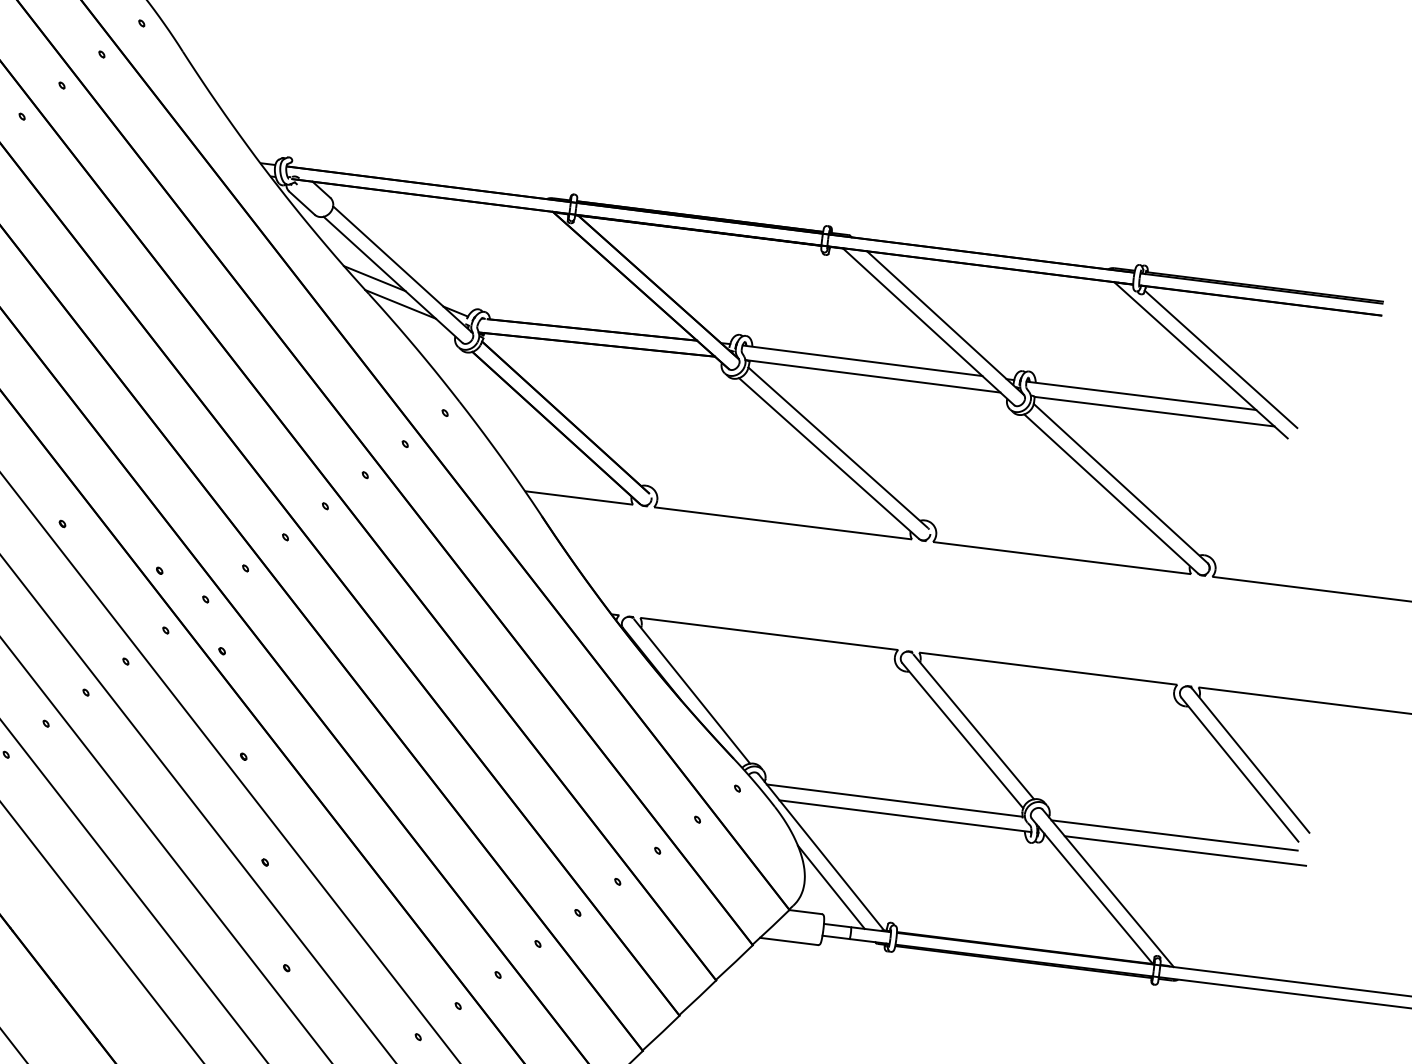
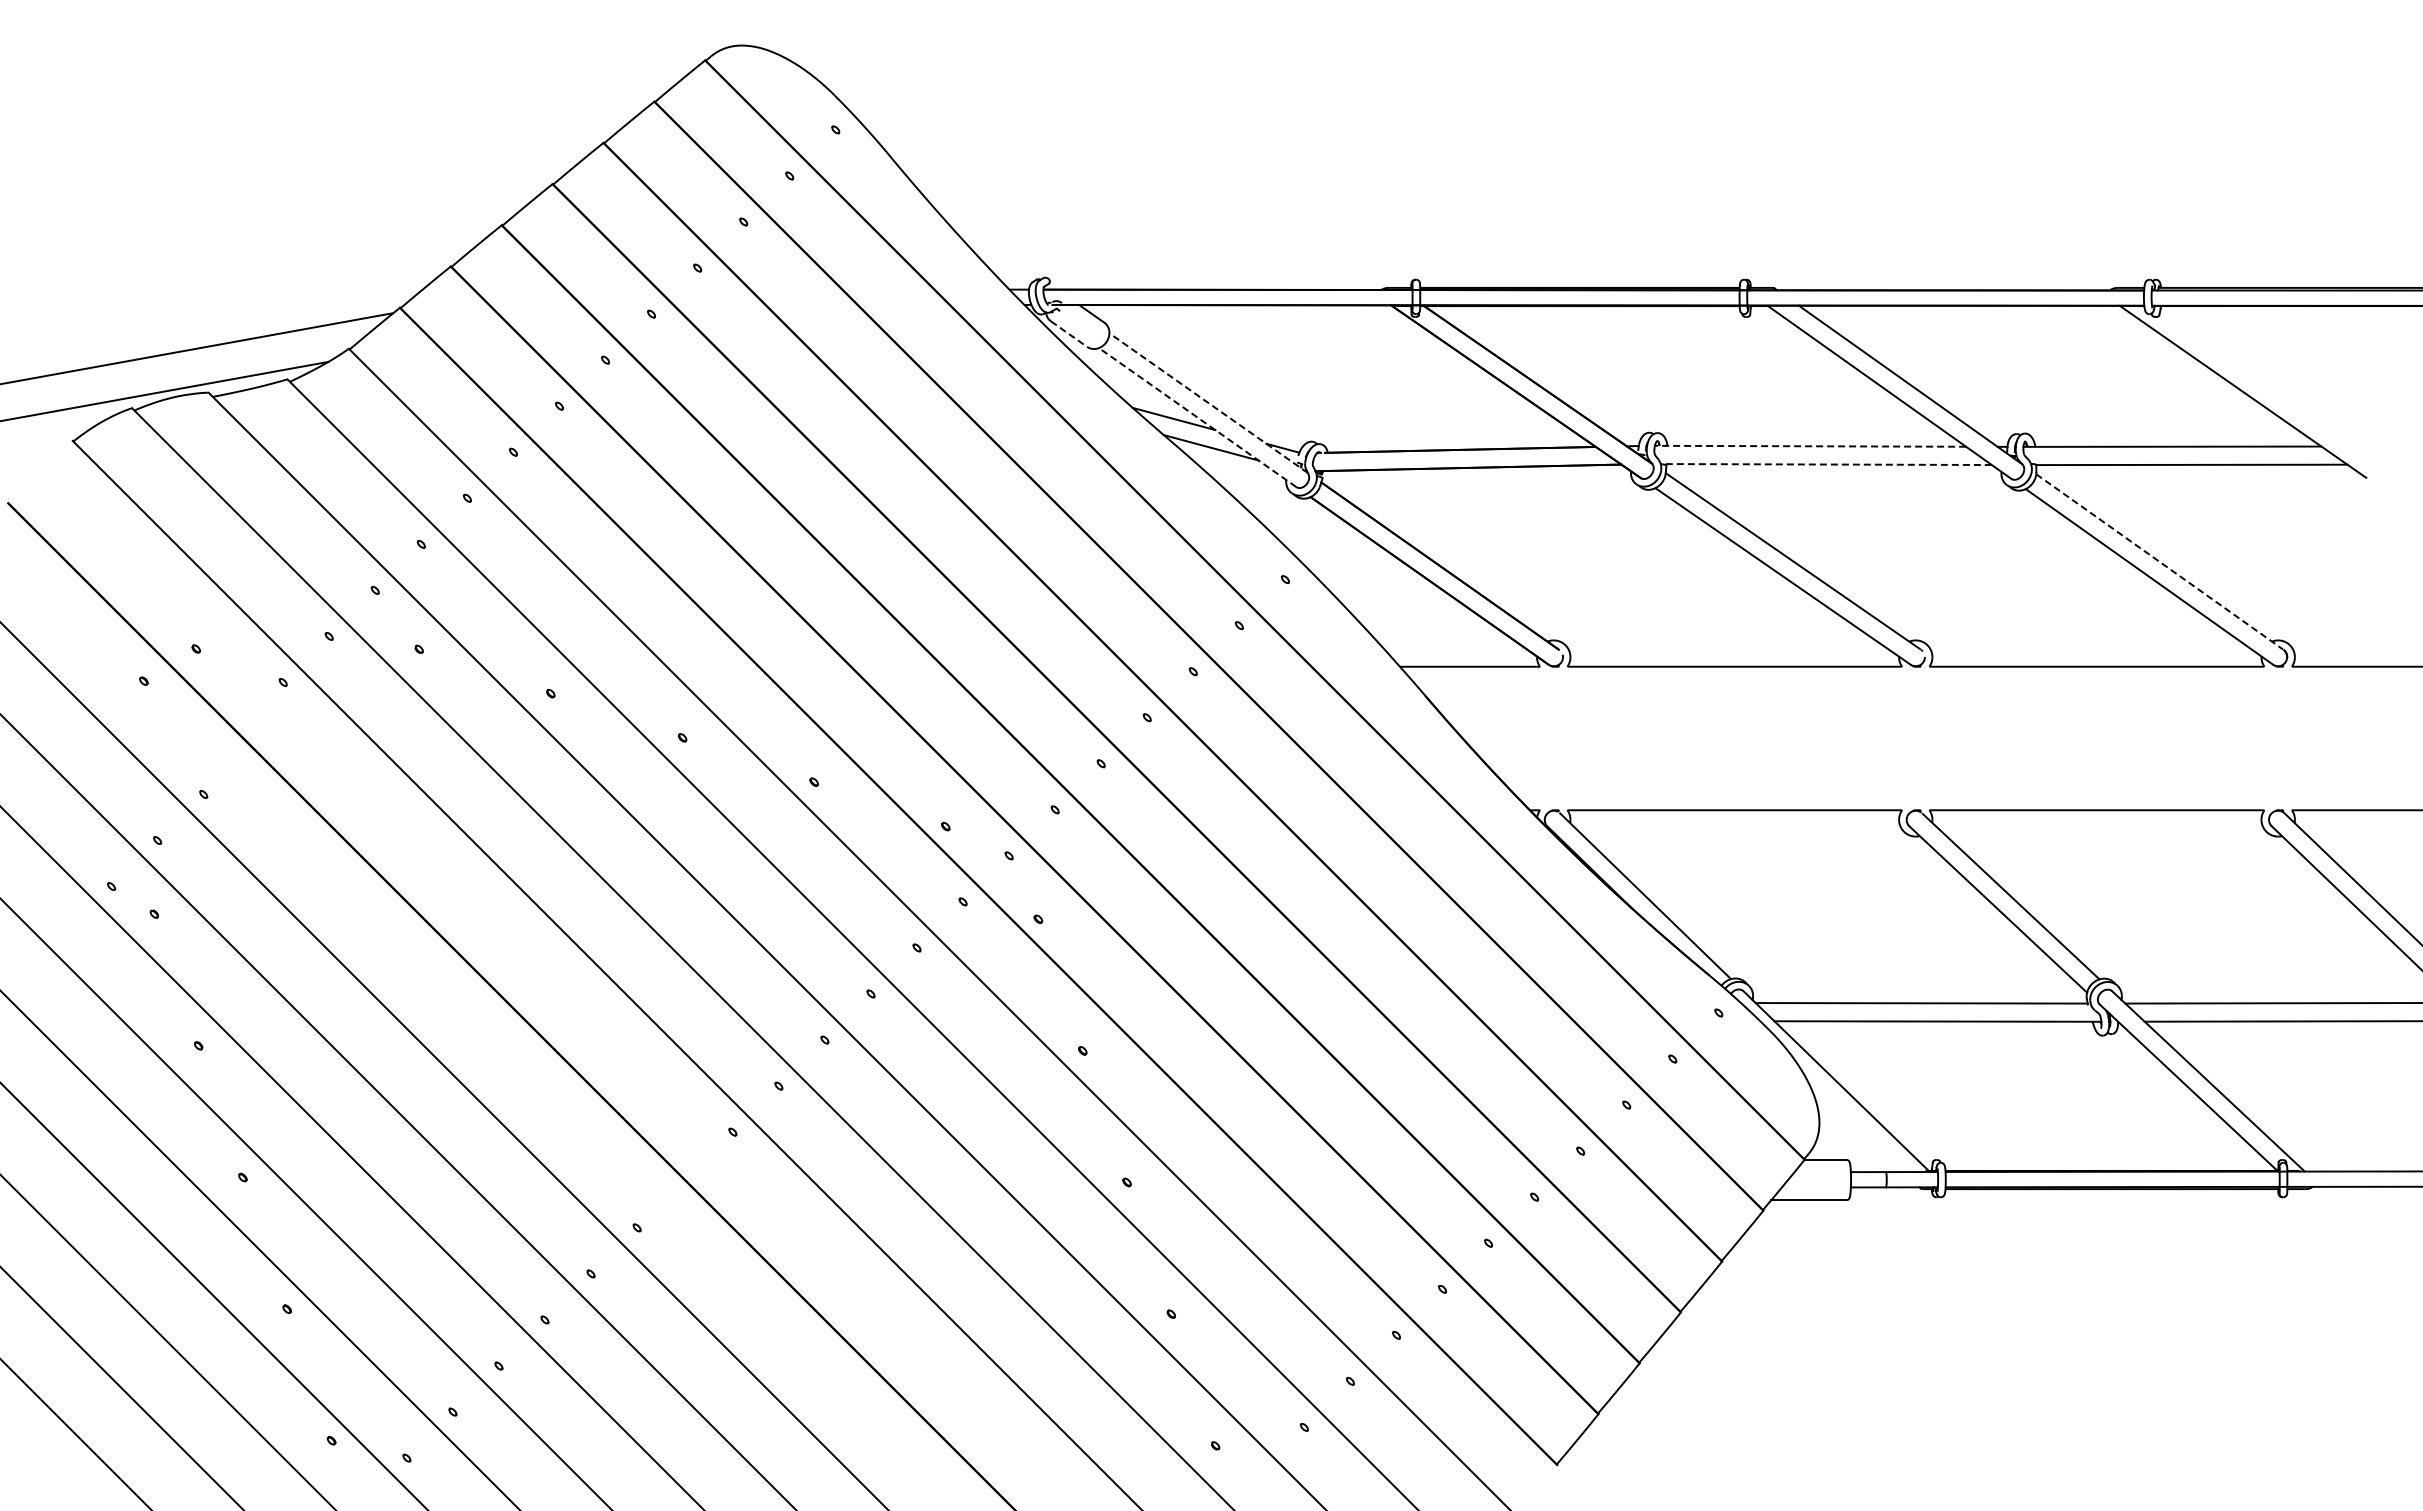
line: (302, 203) -> (1069, 334), solid -> dashed
line: (402, 269) -> (1208, 402), solid -> dashed
line: (392, 279) -> (1197, 417), solid -> dashed
line: (1221, 359) -> (2268, 387), removed
line: (862, 360) -> (1810, 446), solid -> dashed
line: (873, 376) -> (1826, 464), solid -> dashed
line: (1121, 483) -> (2160, 562), solid -> dashed
line: (831, 887) -> (1854, 1124), removed

